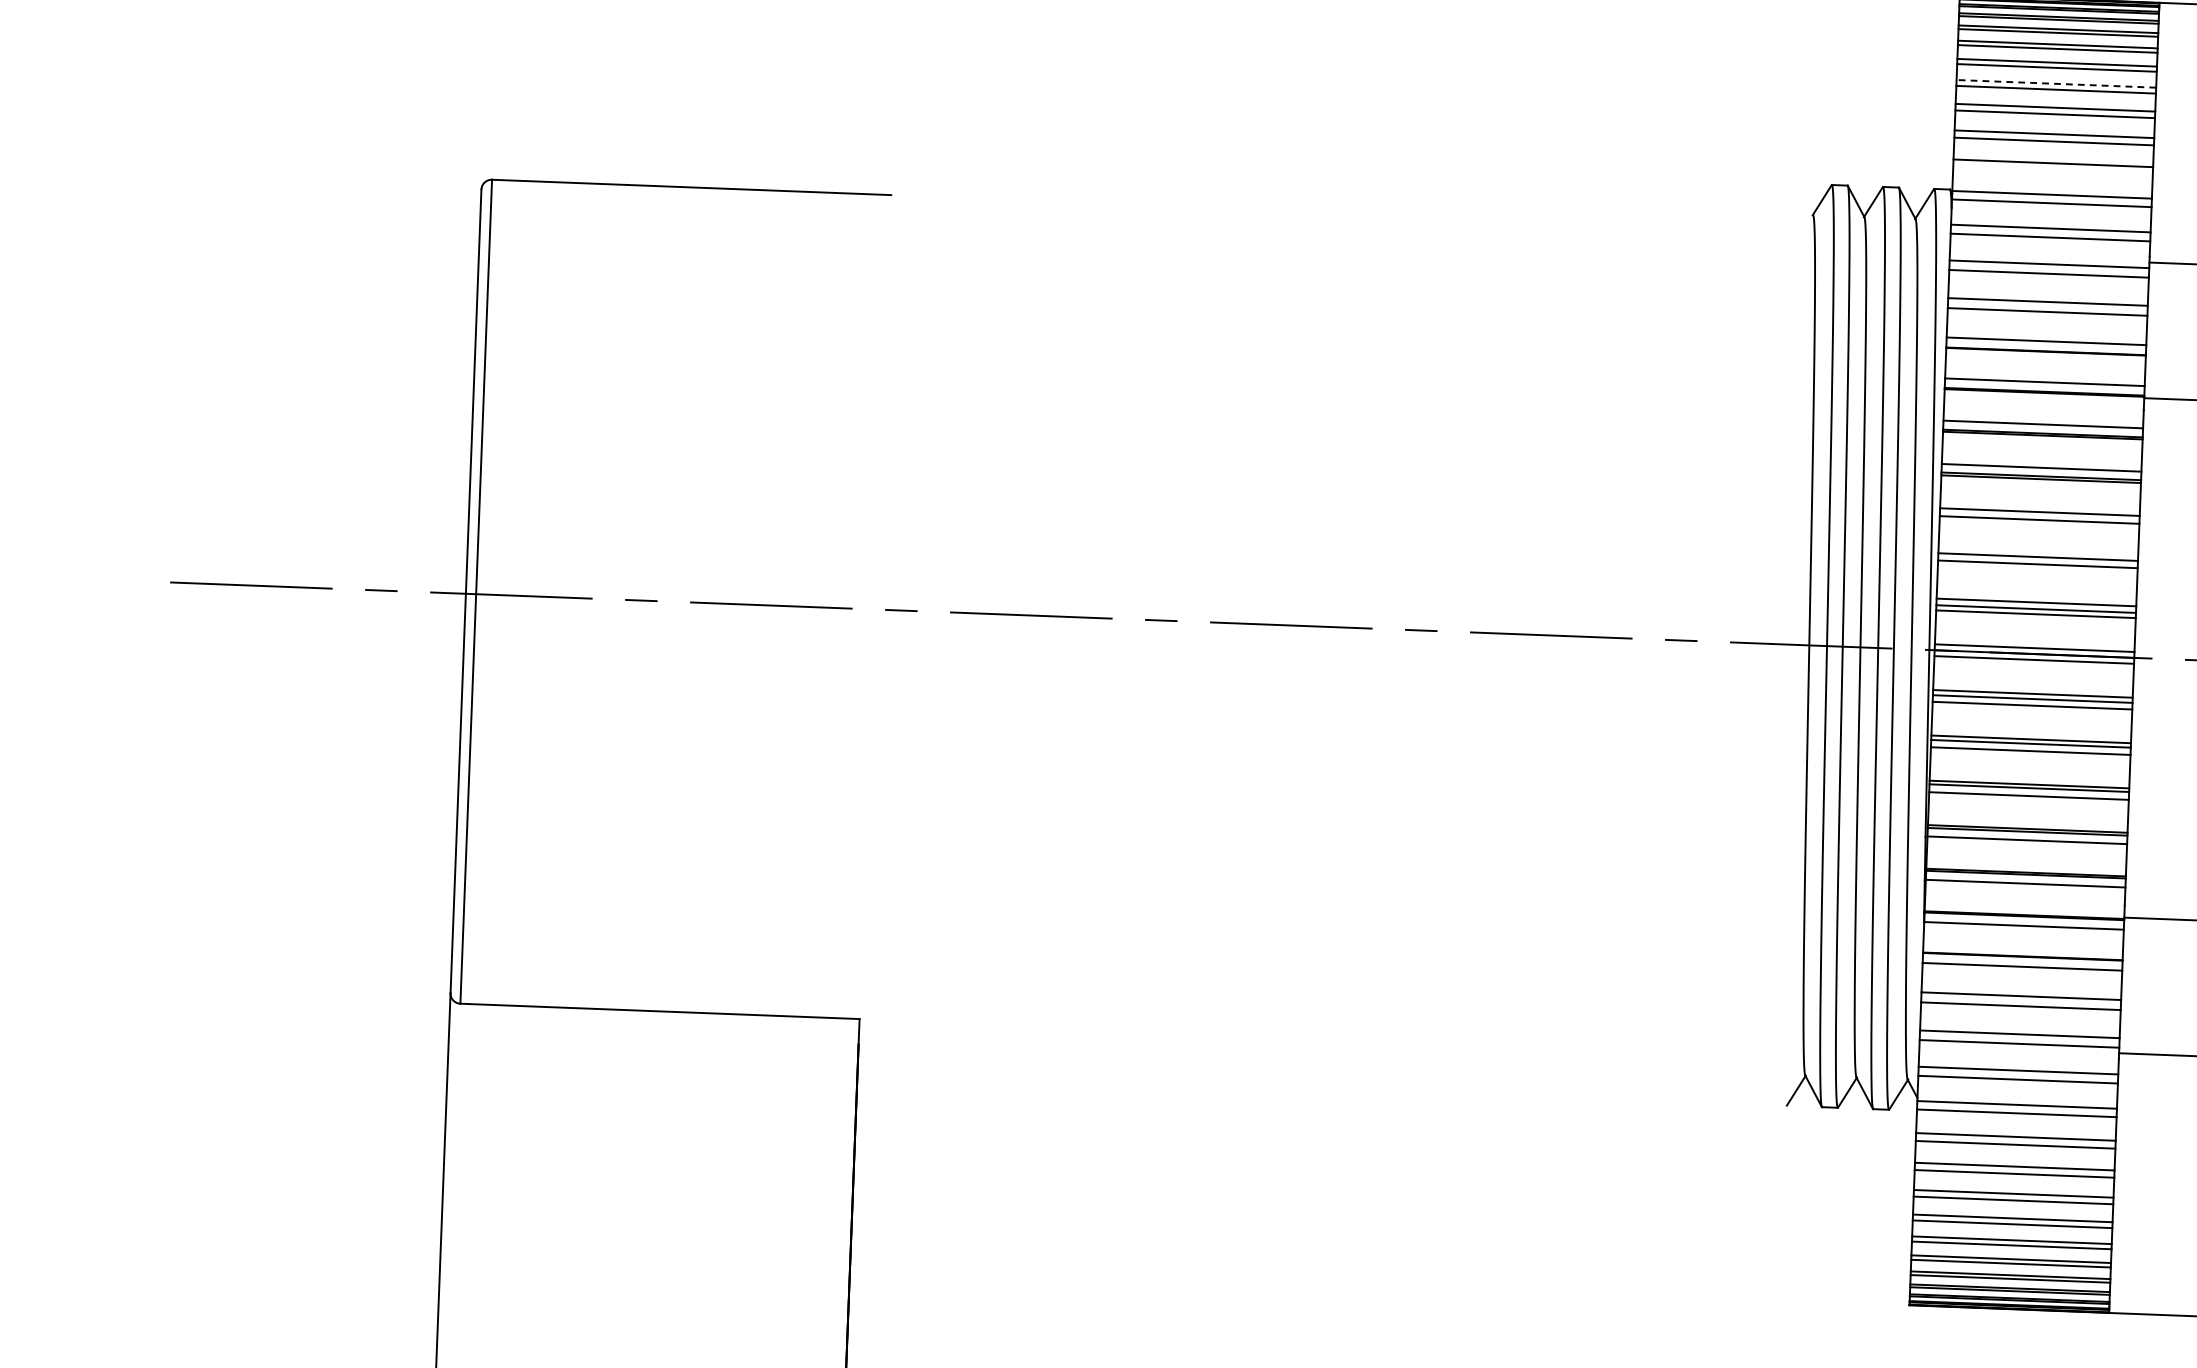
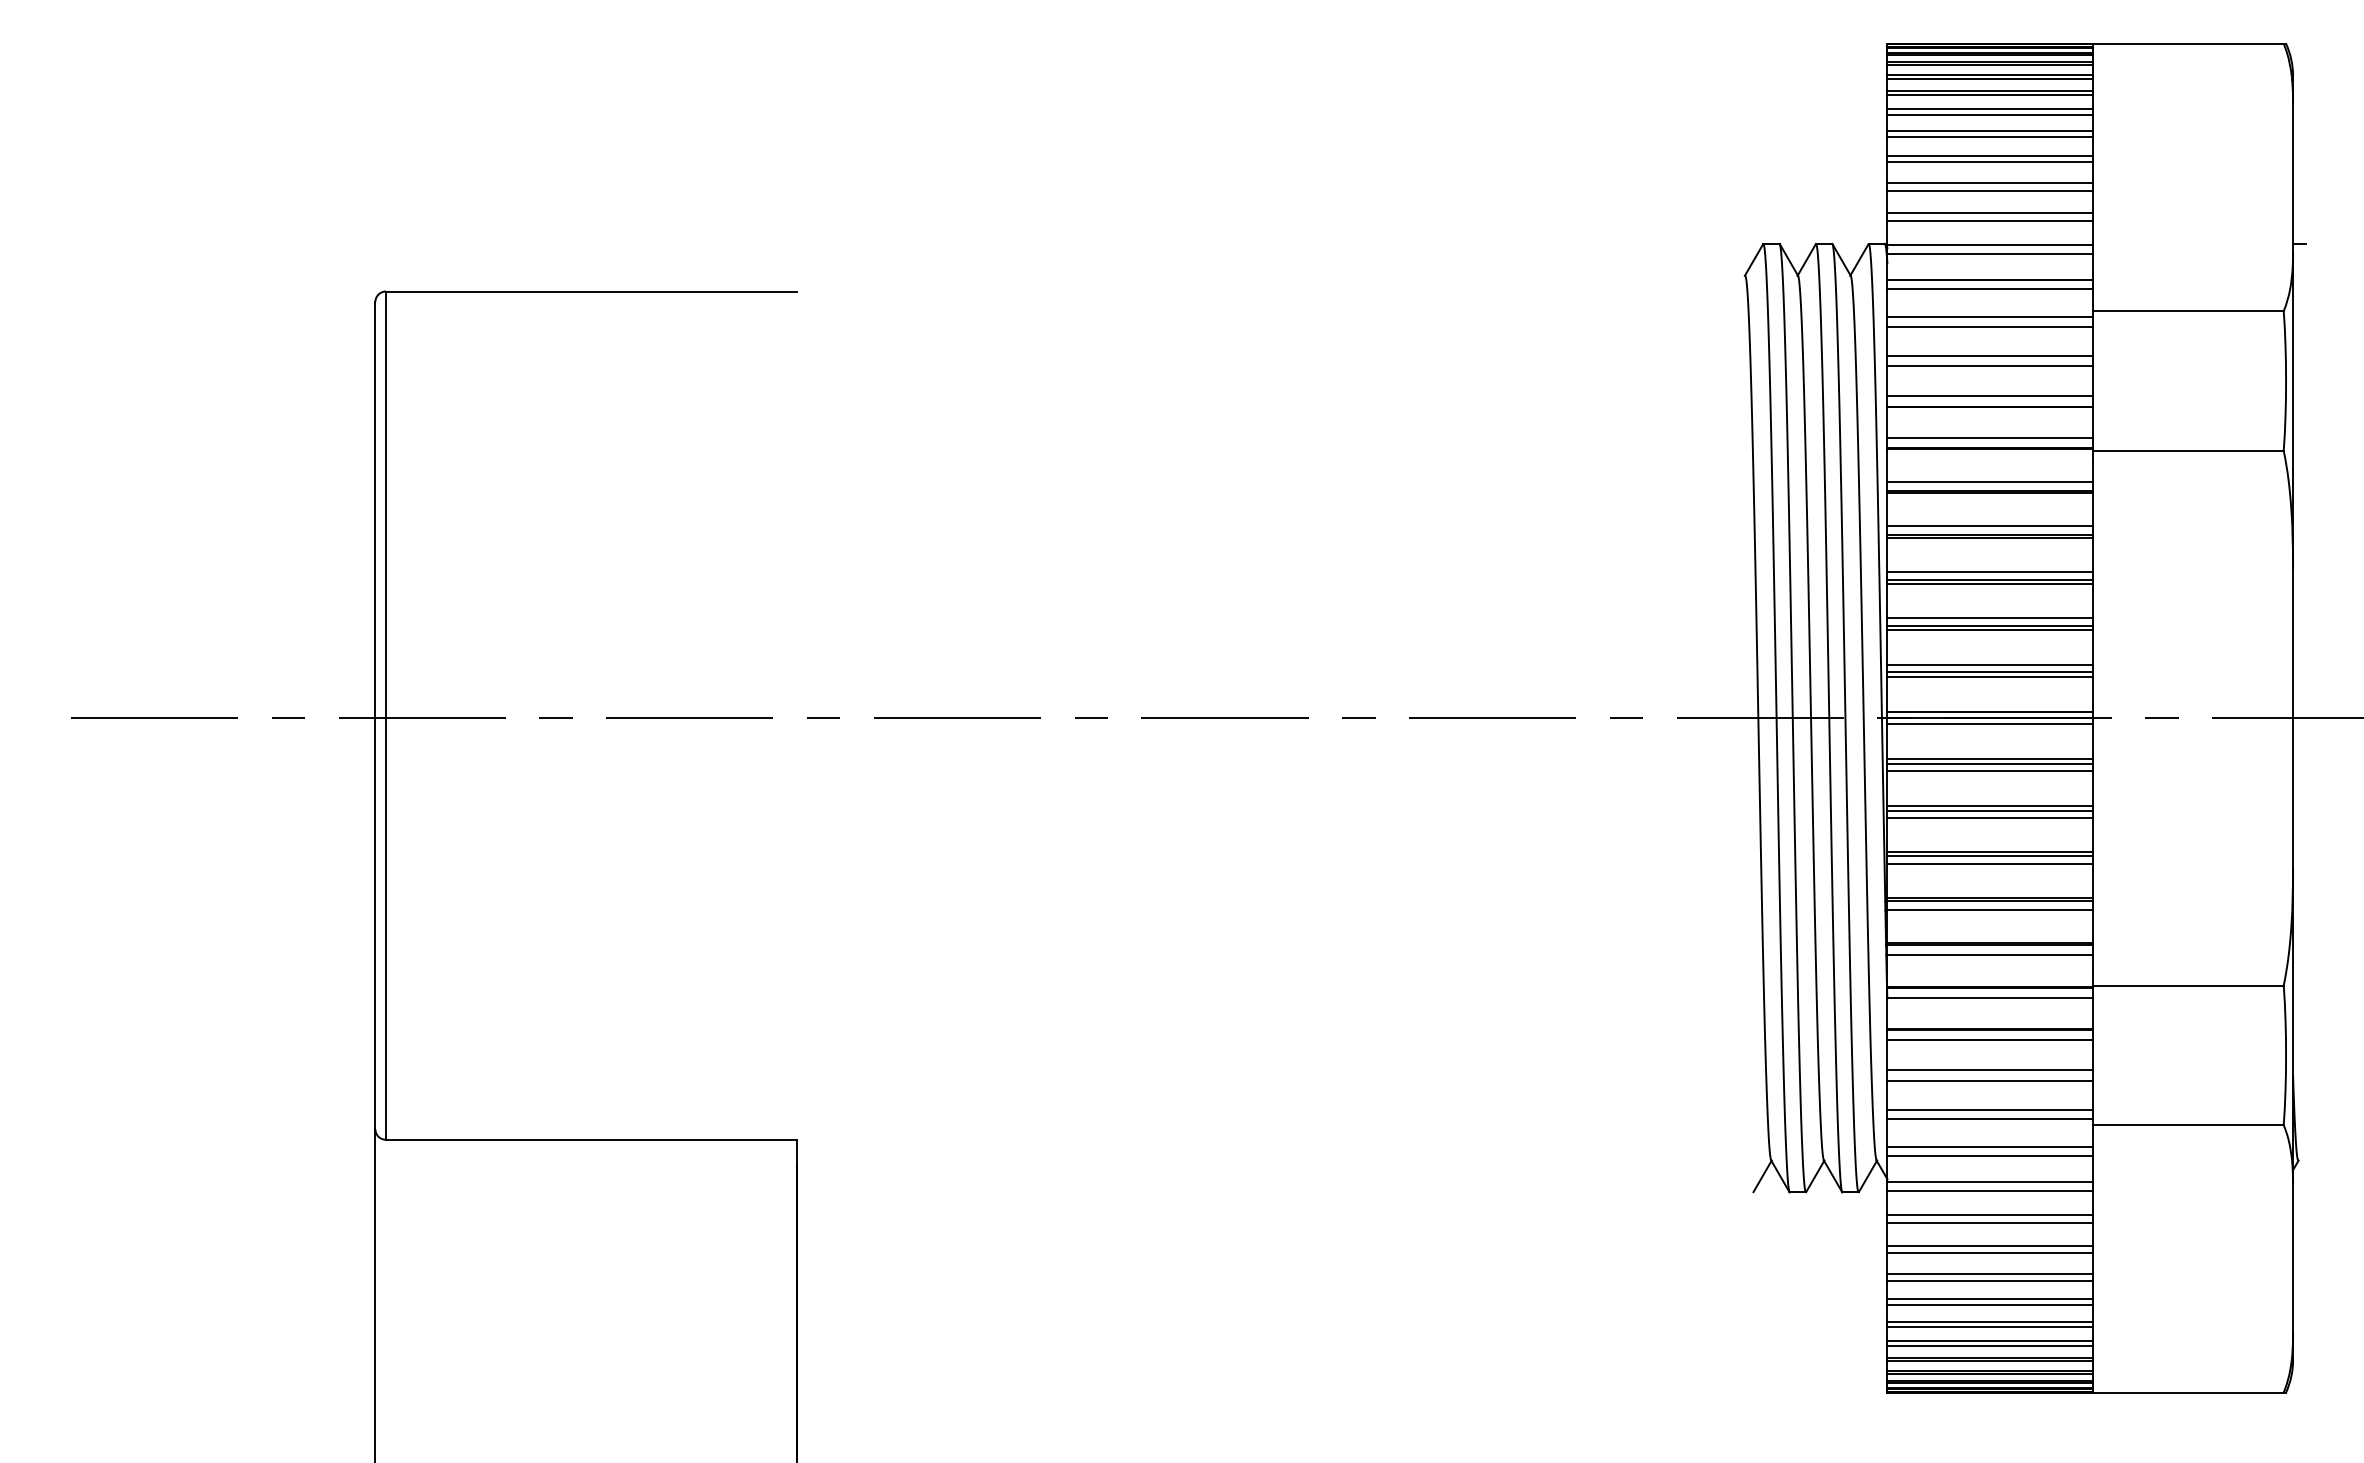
line: (2056, 84) -> (1990, 131), dashed -> solid
line: (2052, 171) -> (1989, 221), added
line: (2038, 523) -> (1989, 583), added
line: (2037, 568) -> (1989, 630), added

